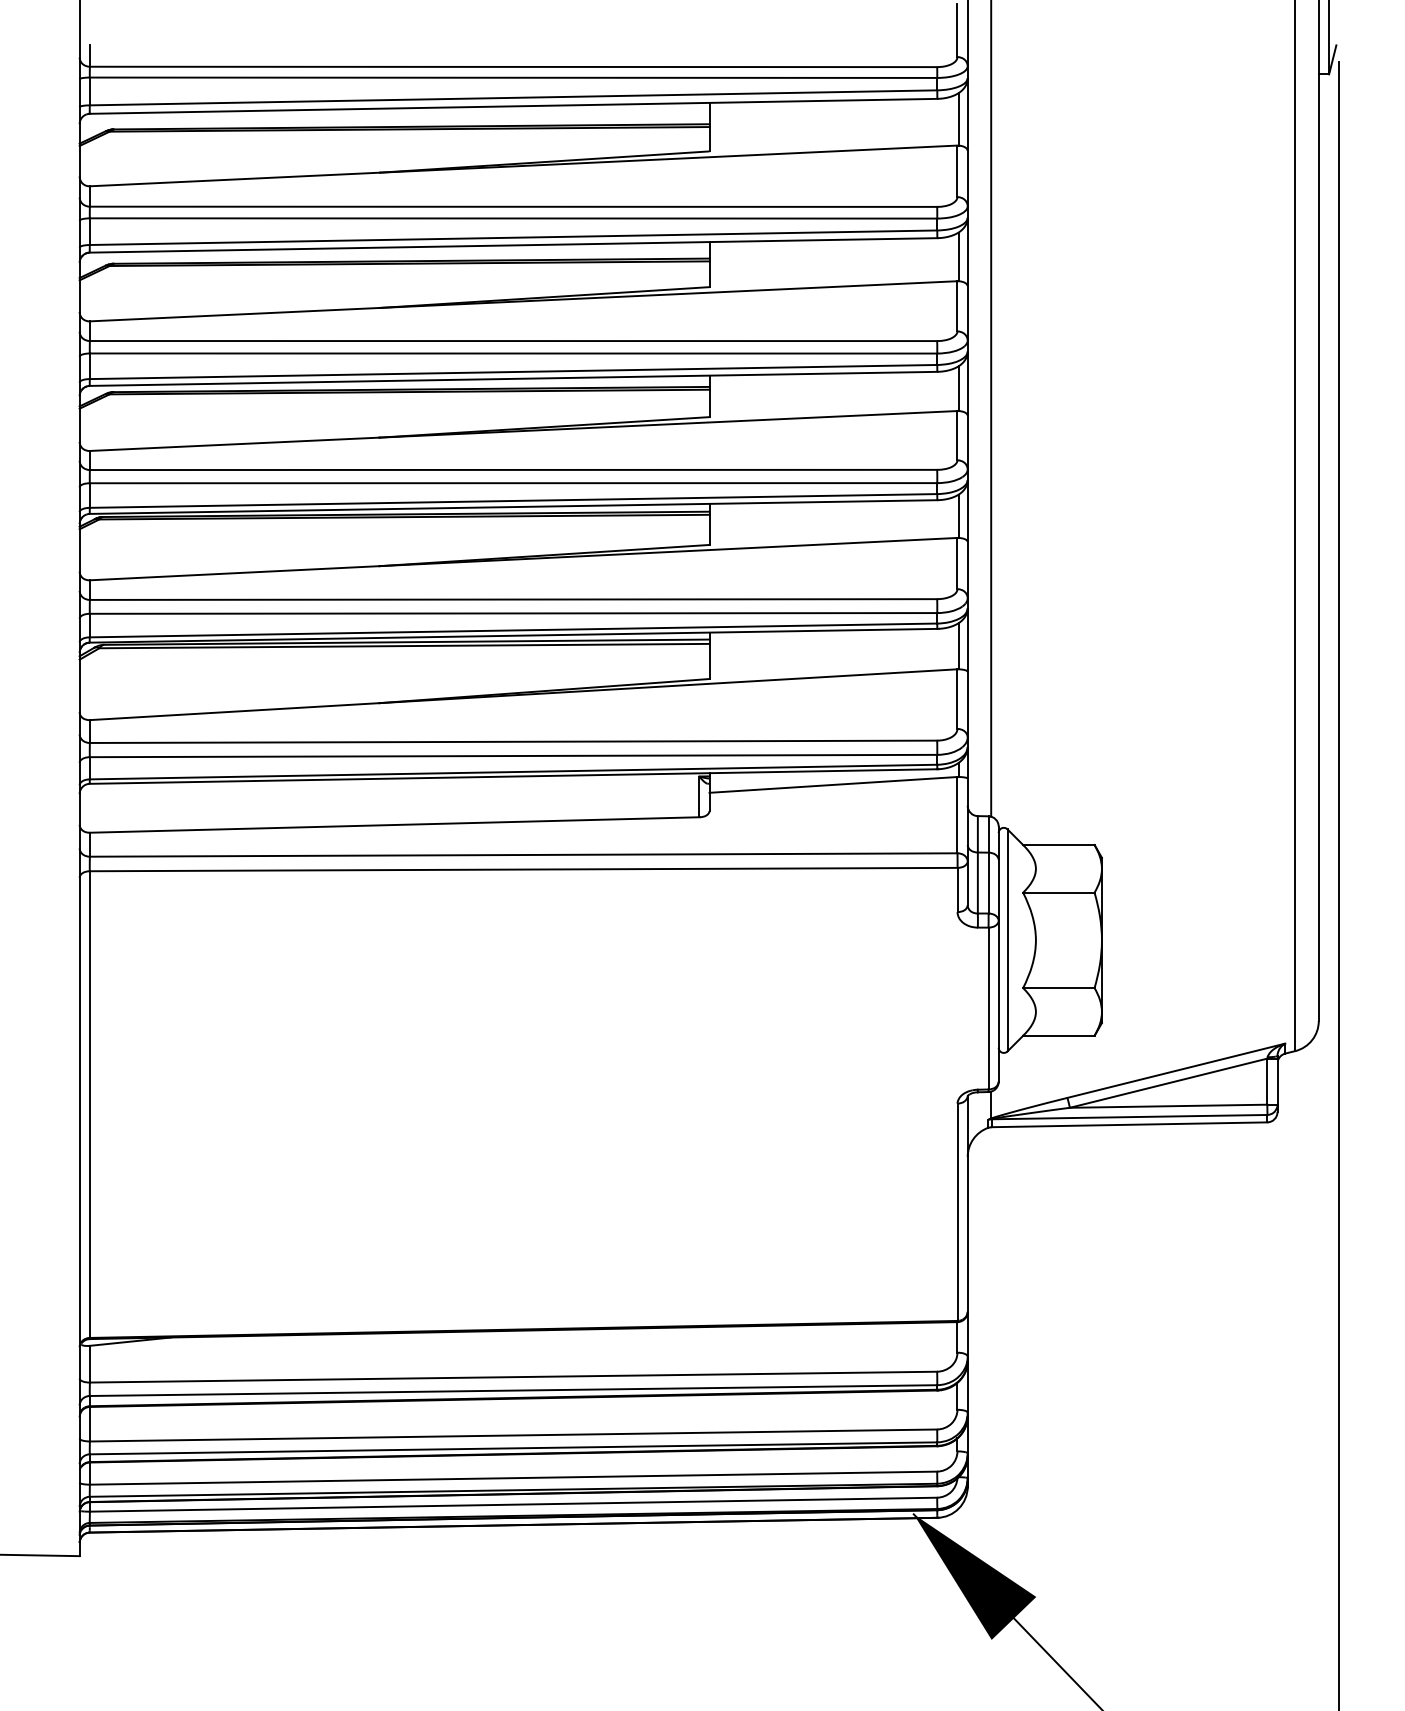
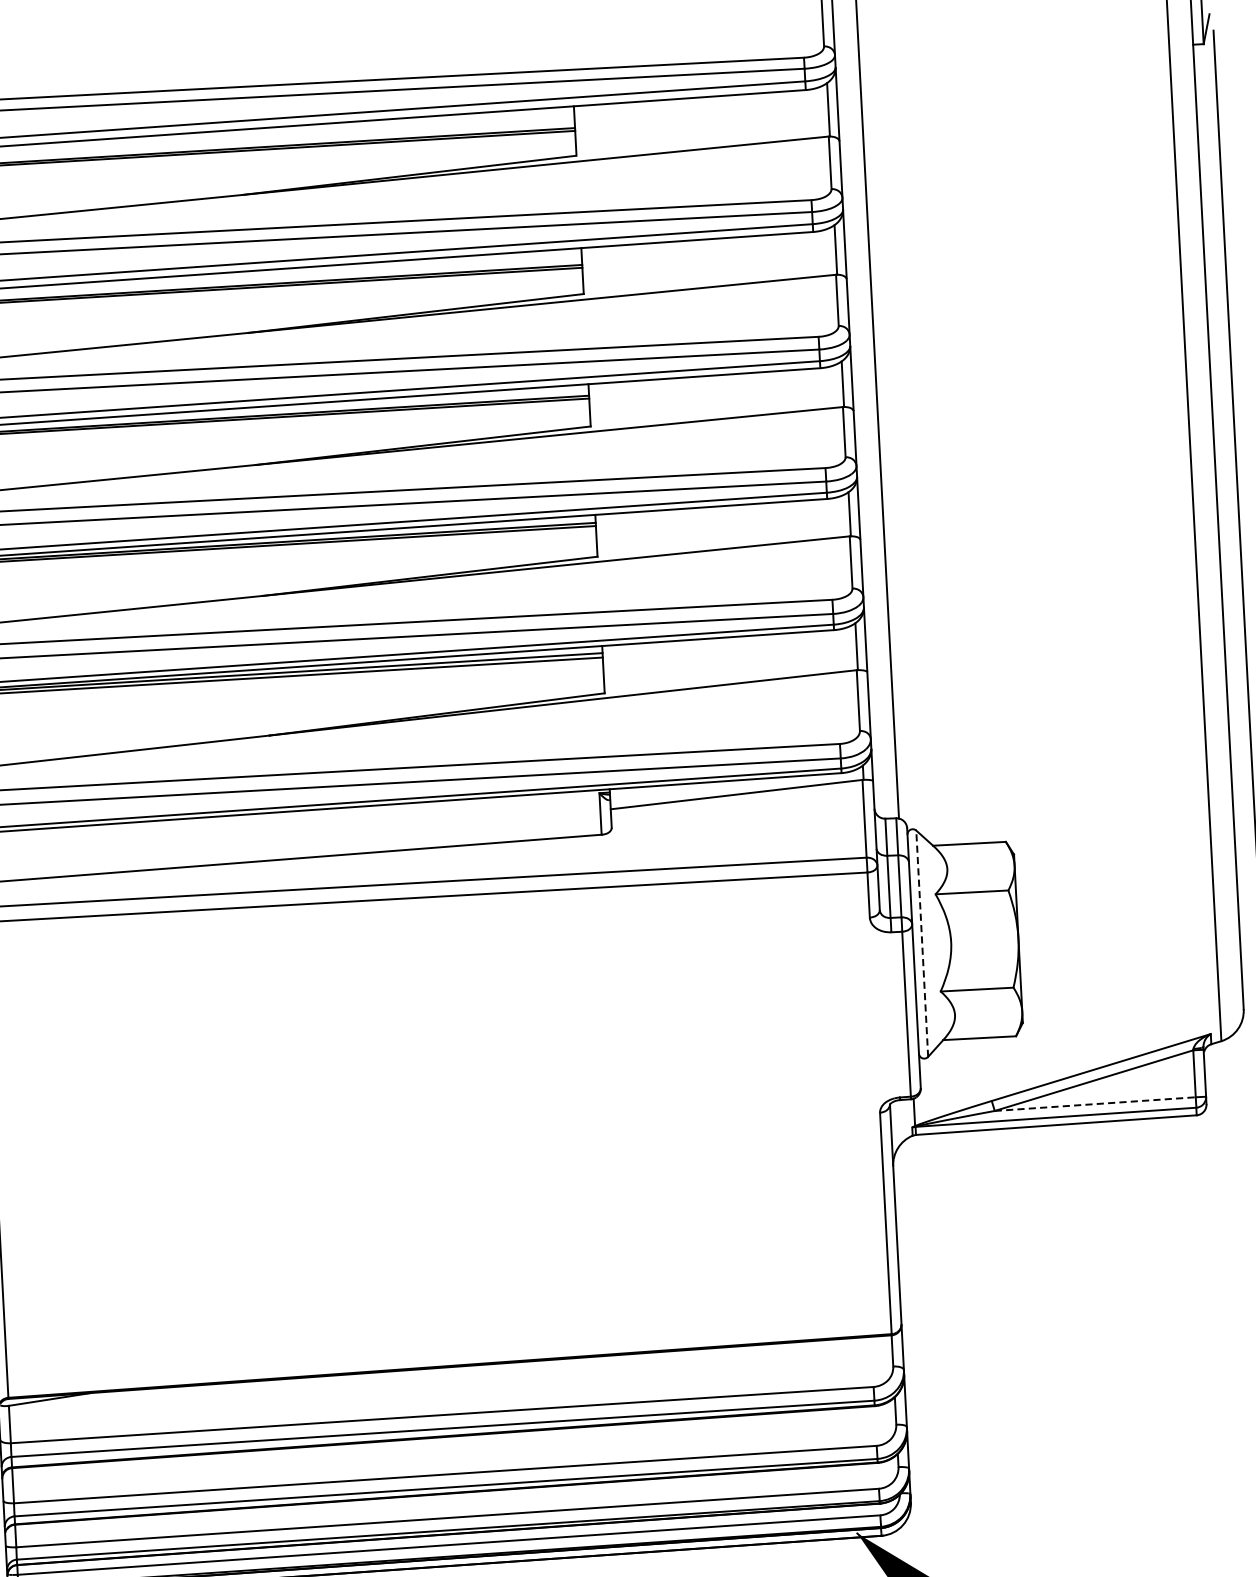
line: (1007, 939) -> (922, 942), solid -> dashed
line: (1168, 1106) -> (1095, 1104), solid -> dashed

